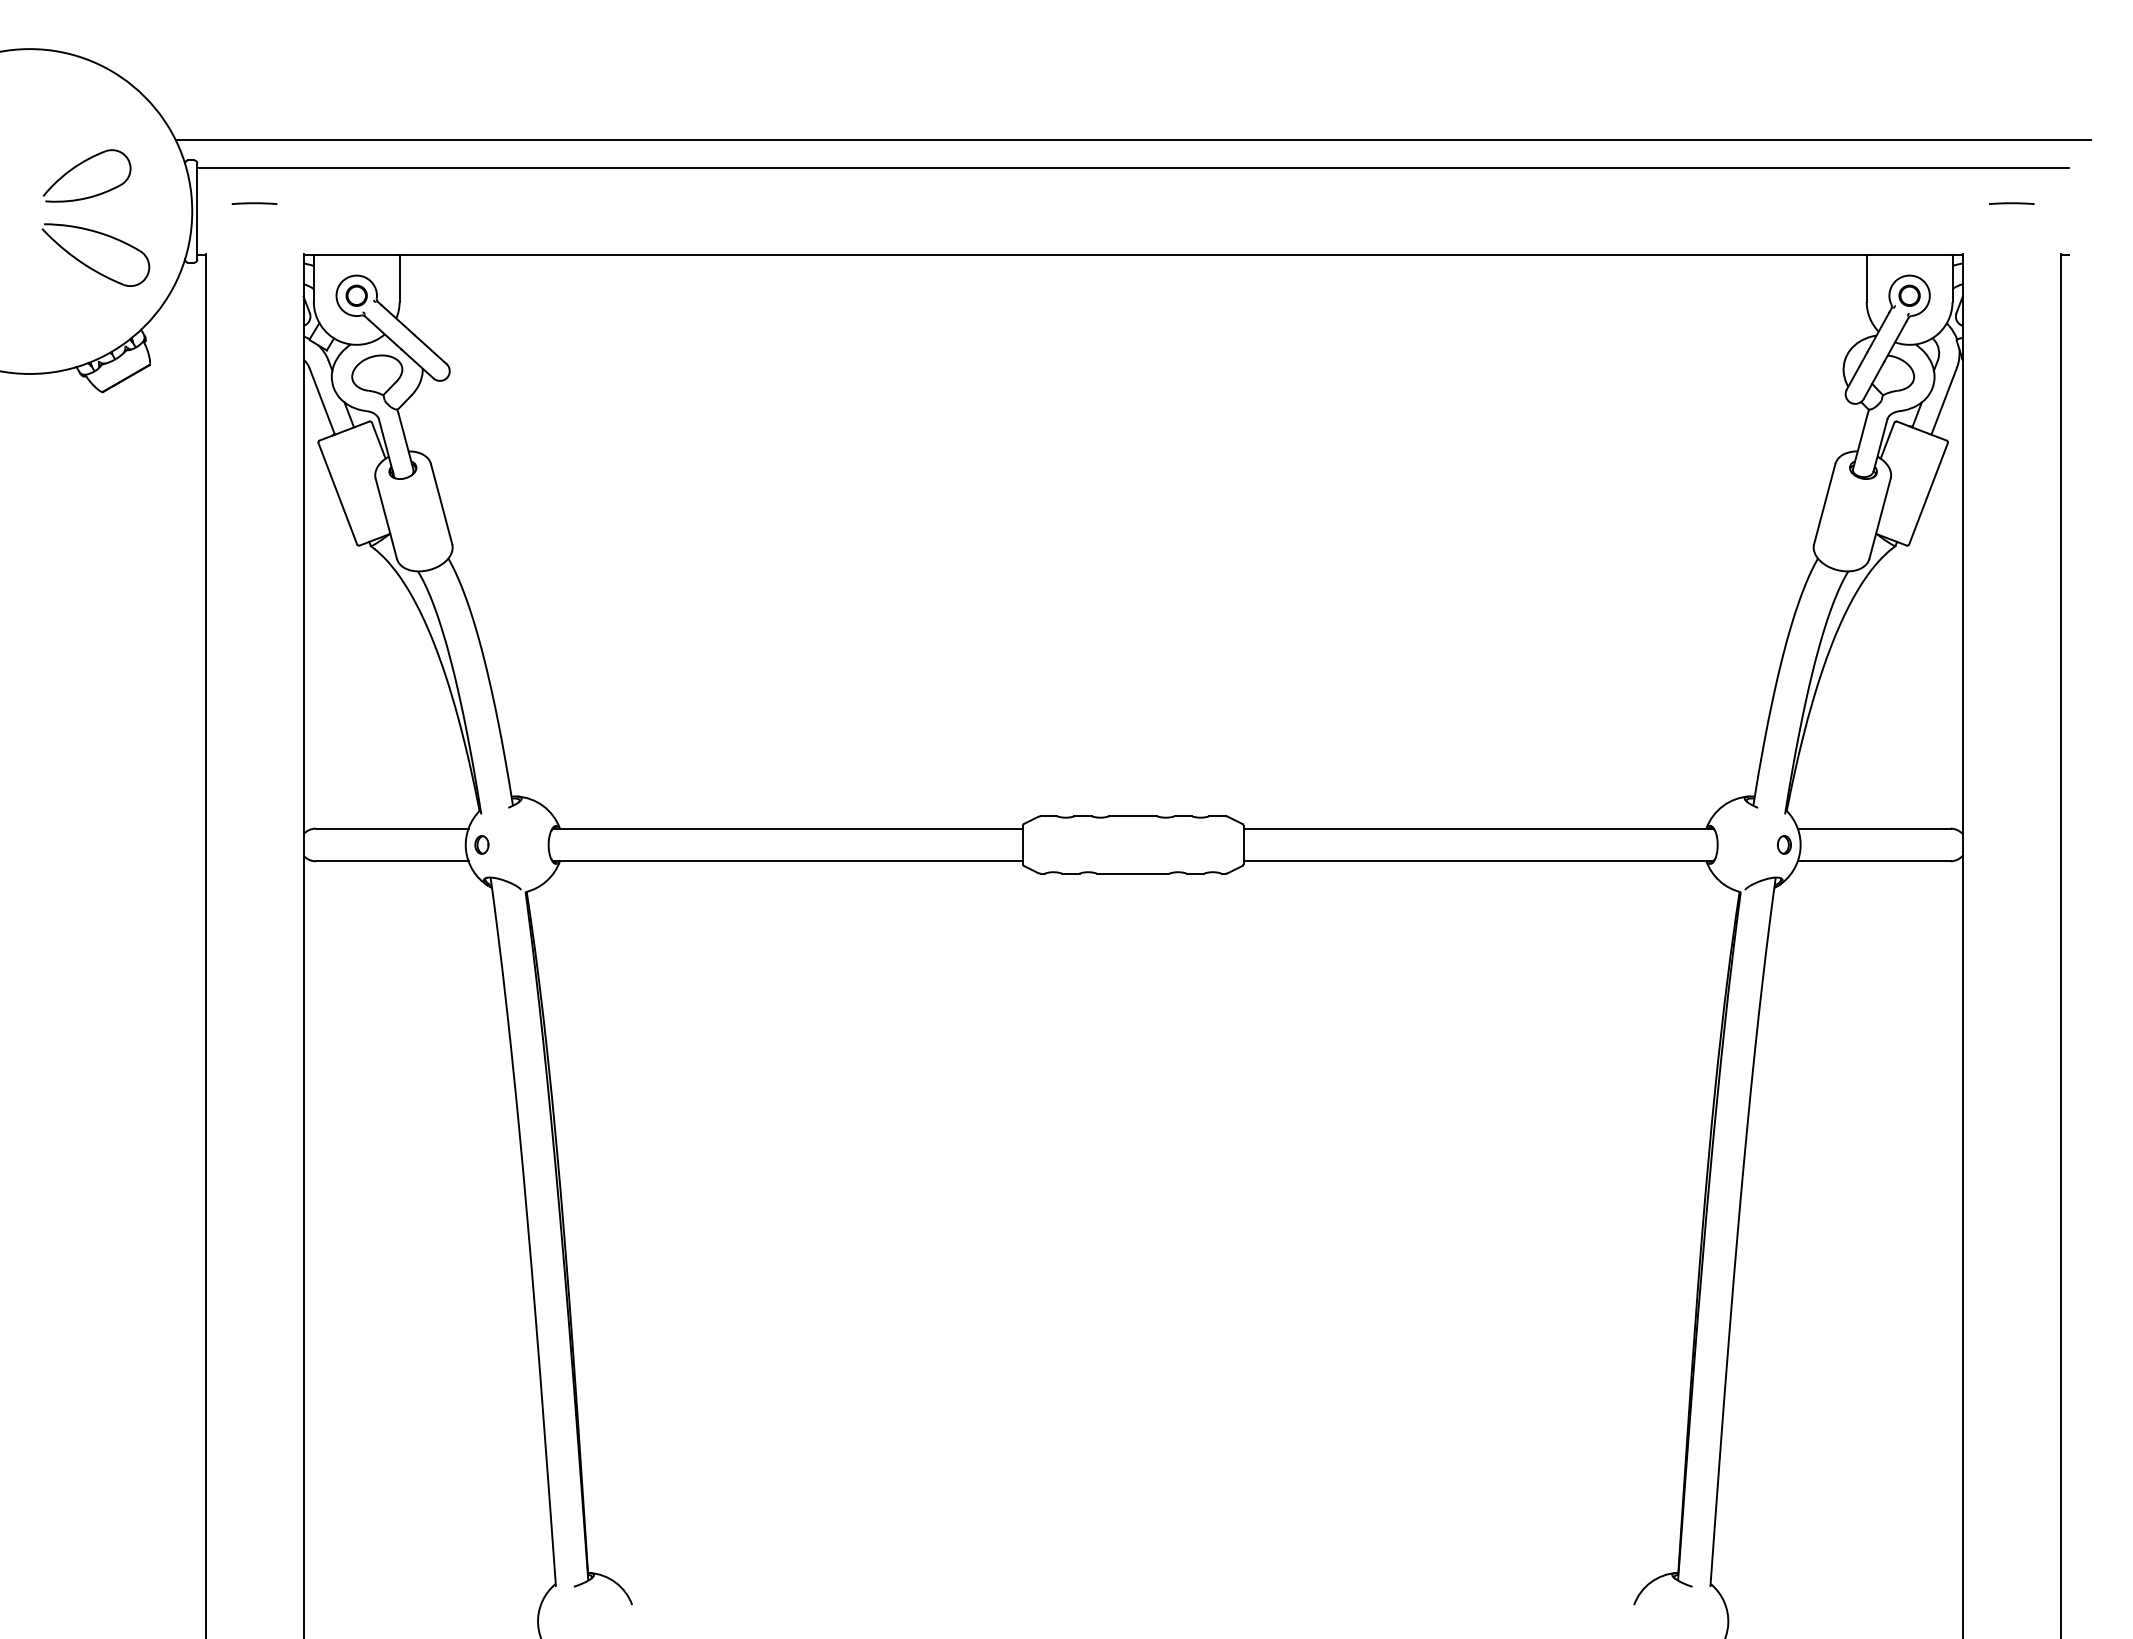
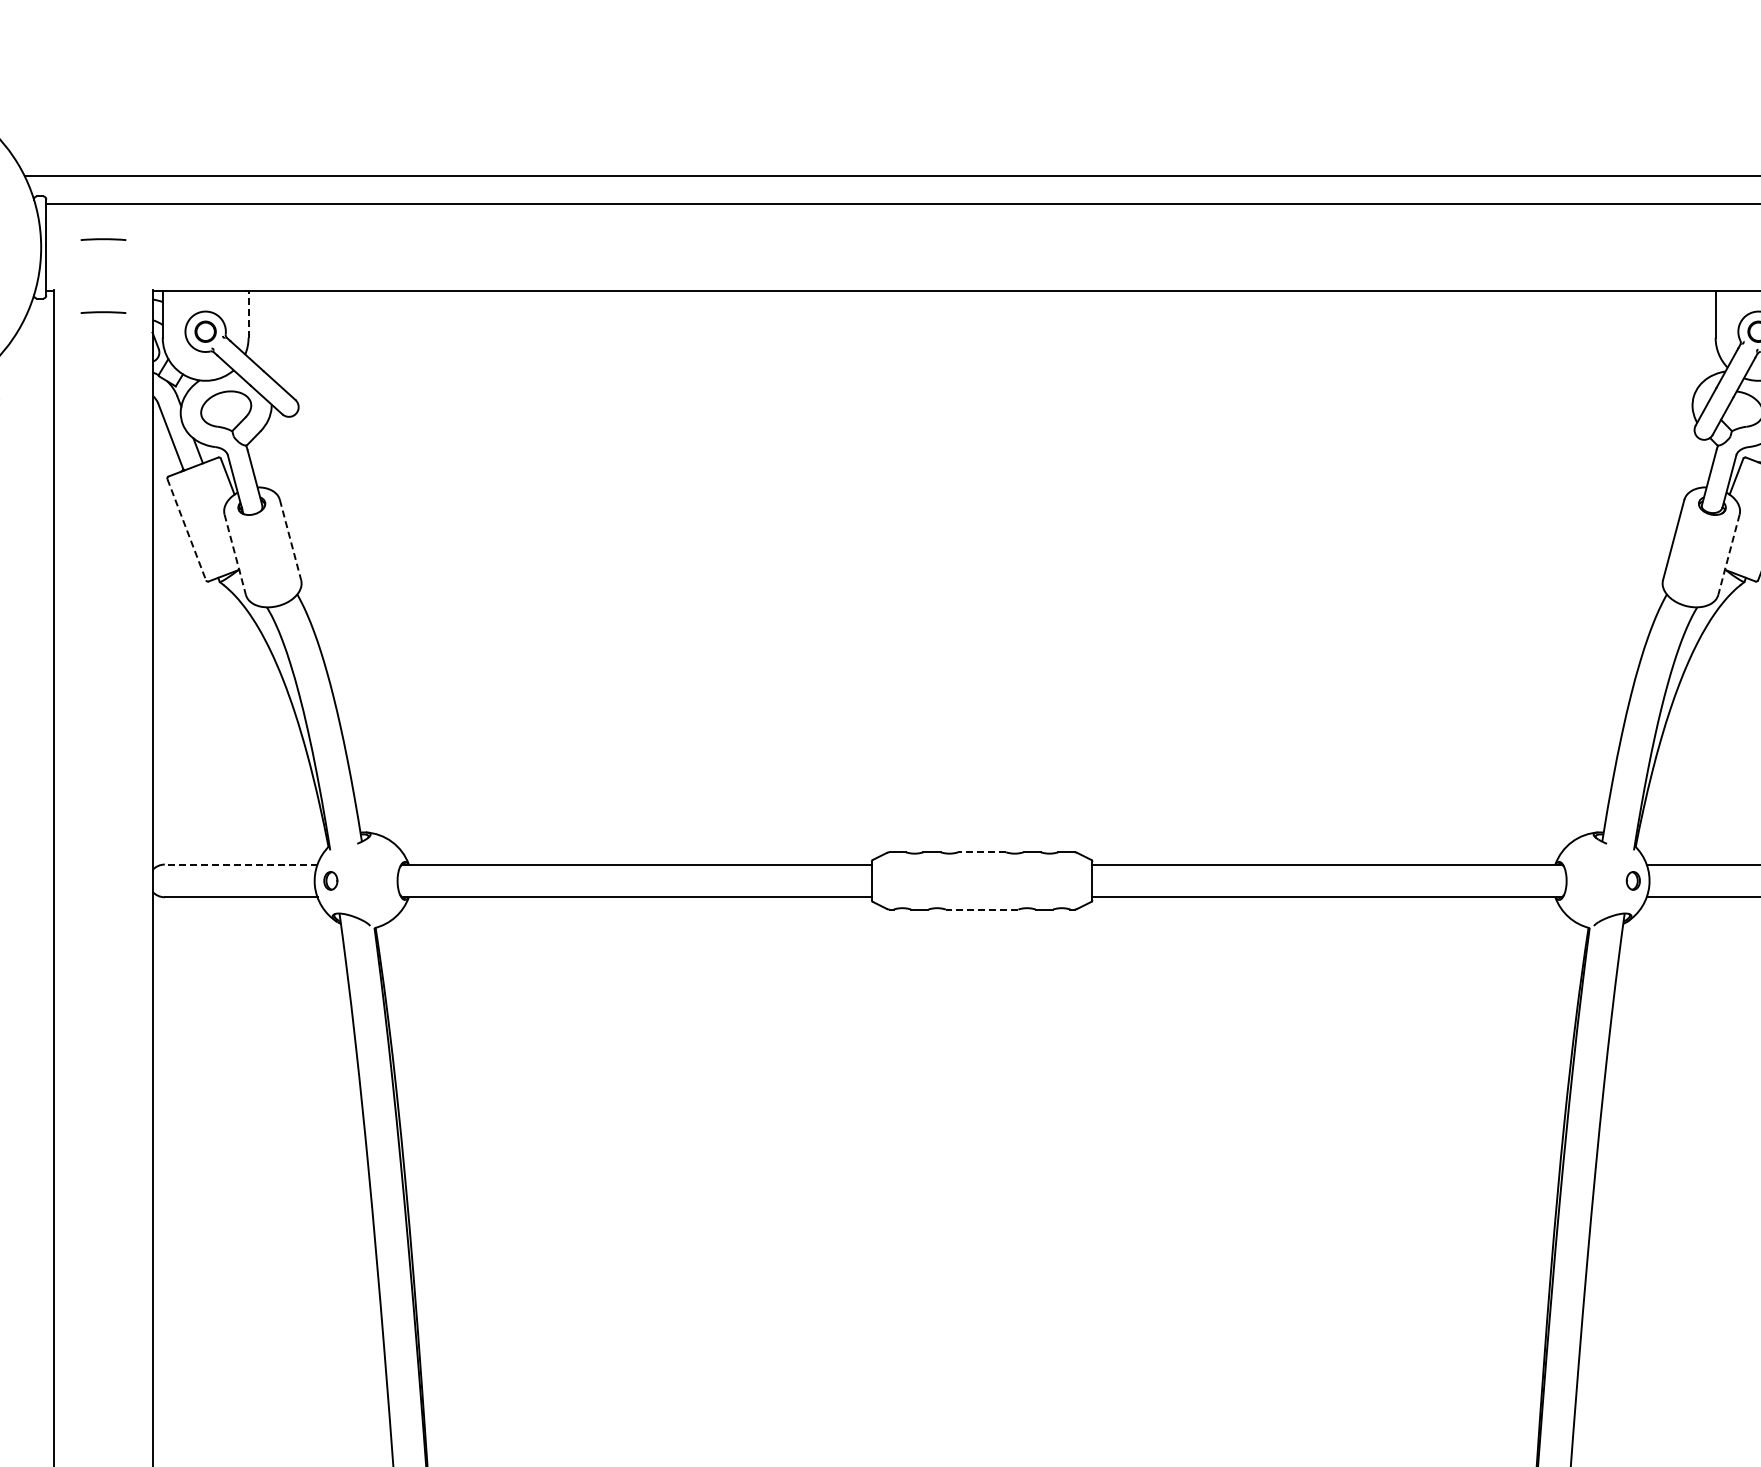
line: (254, 276) -> (103, 312), added
line: (399, 277) -> (248, 313), solid -> dashed
line: (338, 494) -> (187, 530), solid -> dashed
line: (441, 504) -> (290, 540), solid -> dashed
line: (386, 519) -> (235, 555), solid -> dashed
line: (1879, 519) -> (1728, 555), solid -> dashed
line: (1132, 816) -> (981, 852), solid -> dashed
line: (391, 828) -> (240, 864), solid -> dashed
line: (1132, 873) -> (981, 909), solid -> dashed

